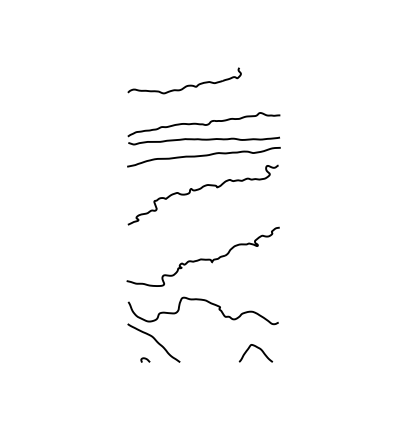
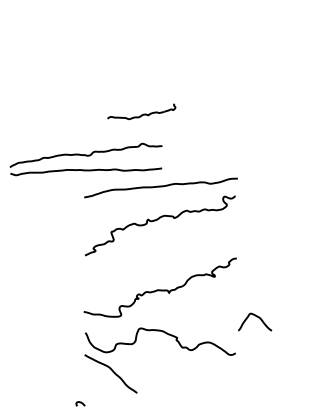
part: (184, 80) -> (141, 111), size x0.6
part: (203, 128) -> (85, 159), moved
curve: (257, 348) -> (256, 317), moved
curve: (145, 359) -> (80, 403), moved

